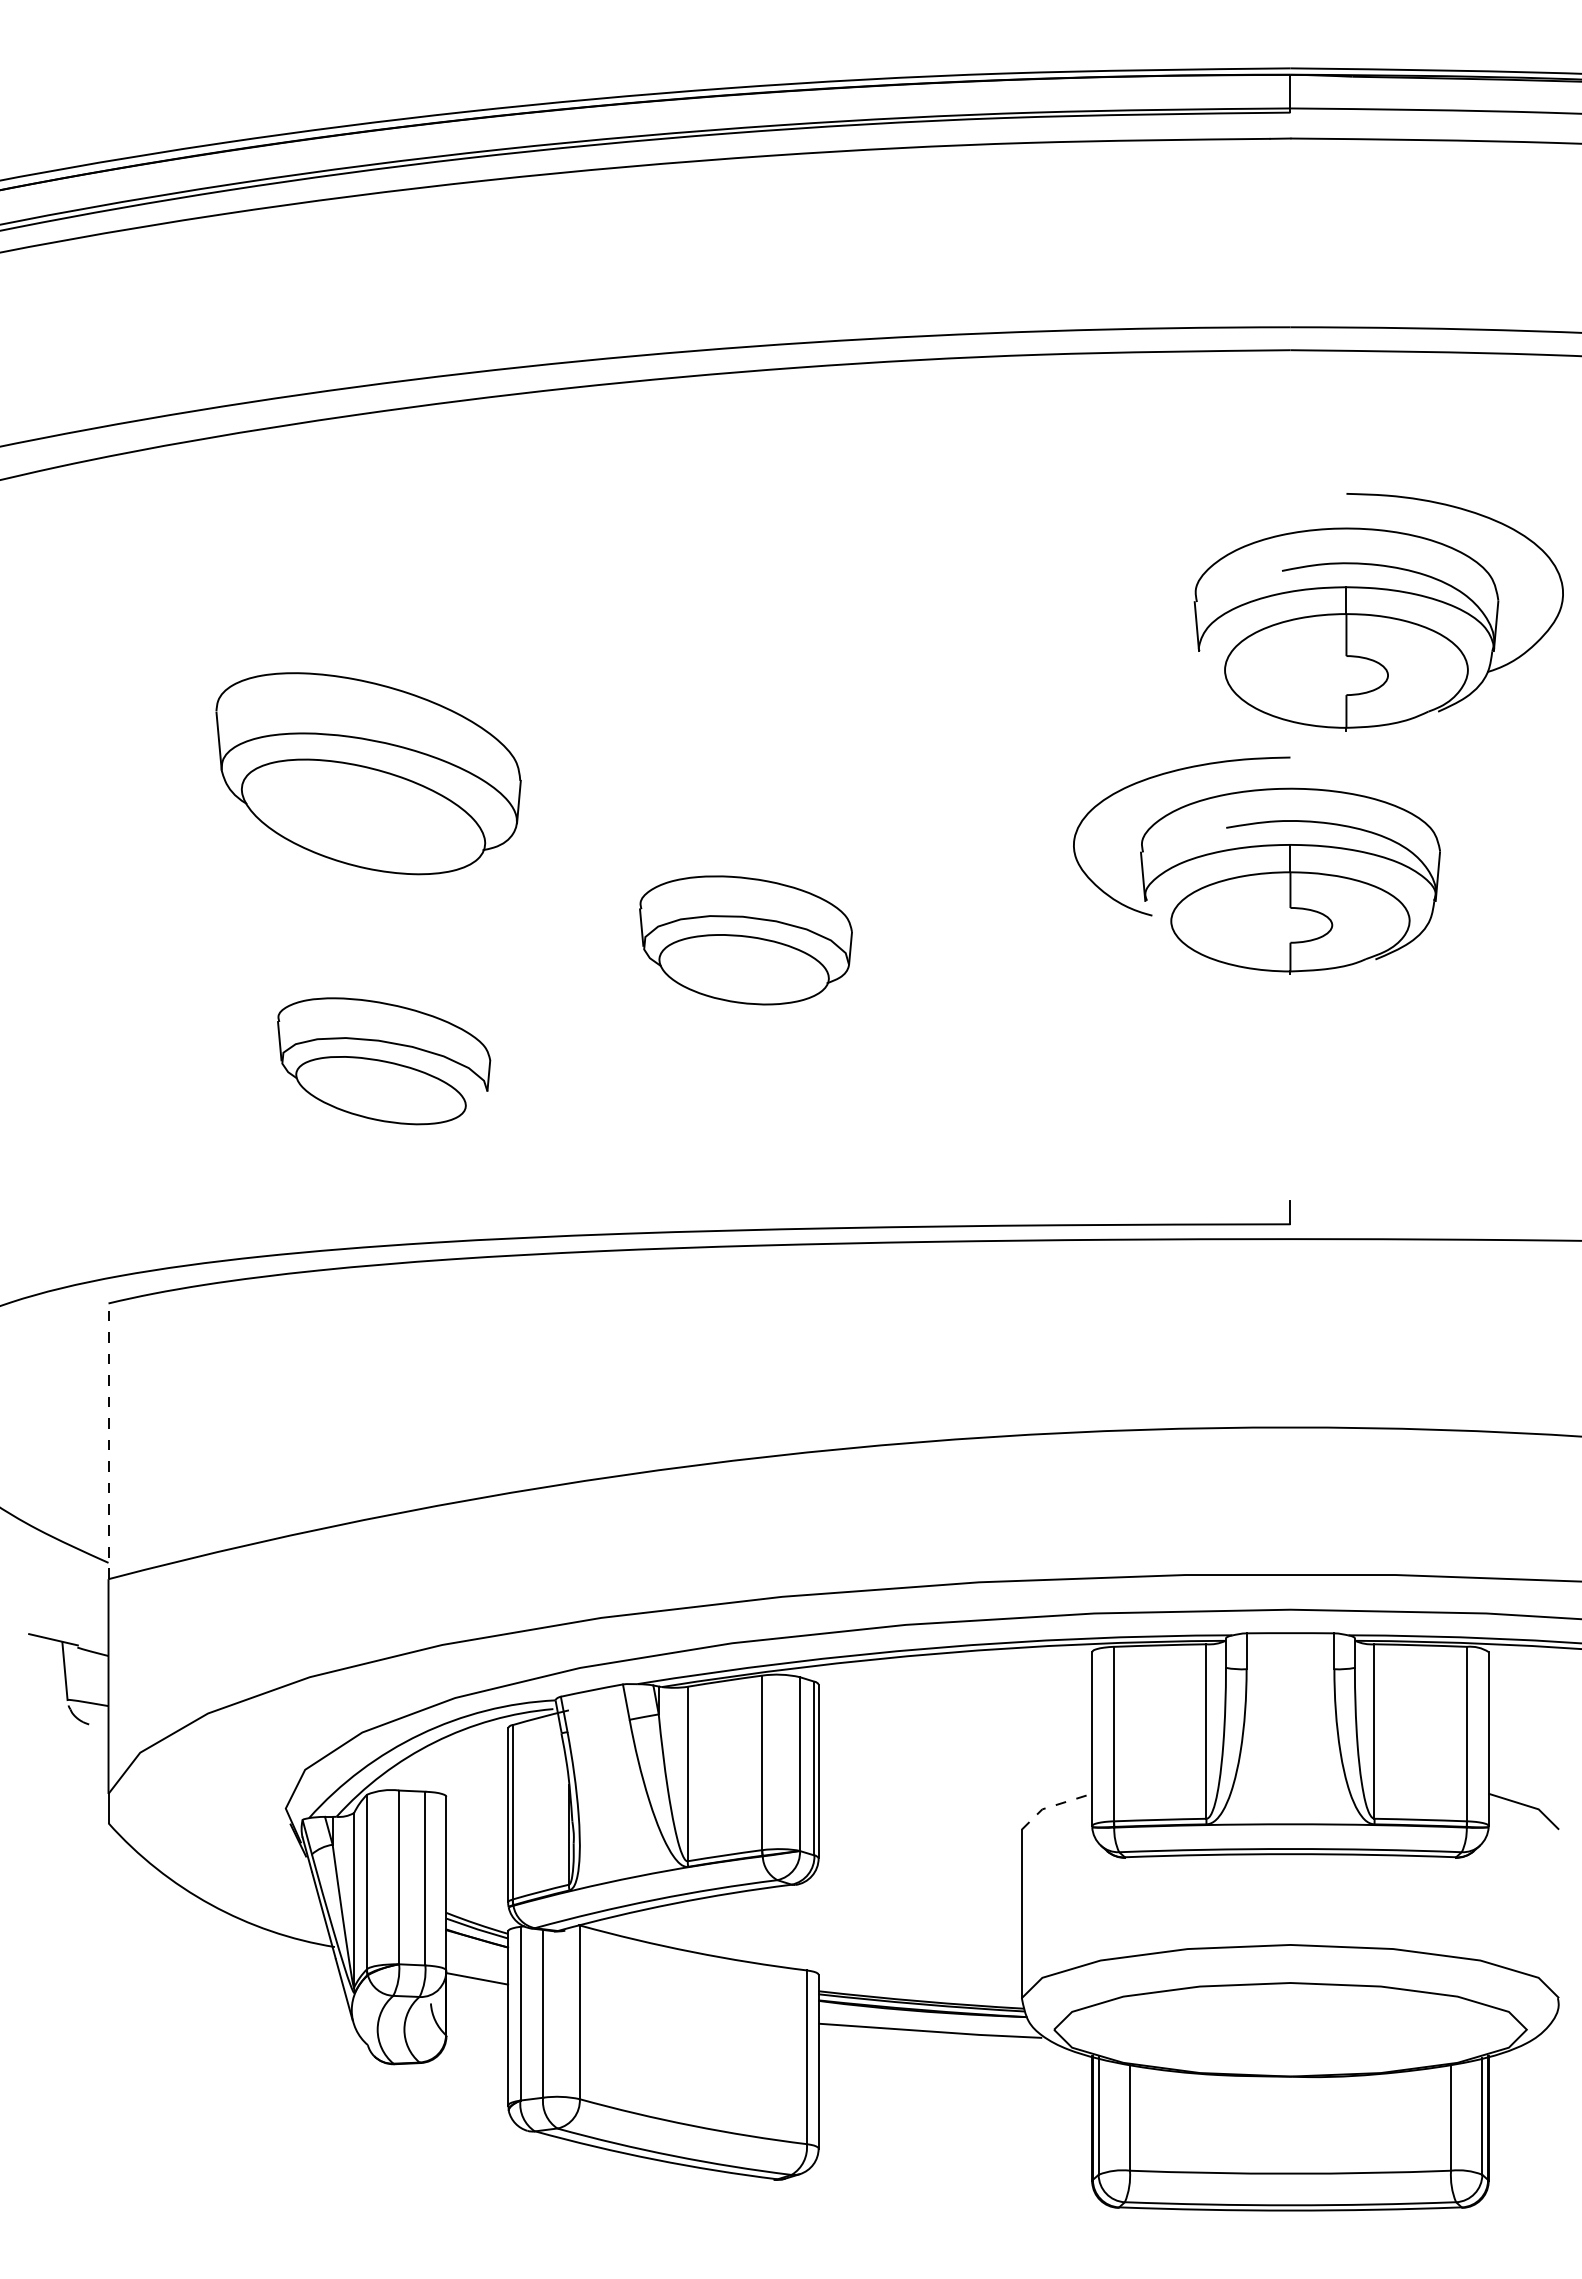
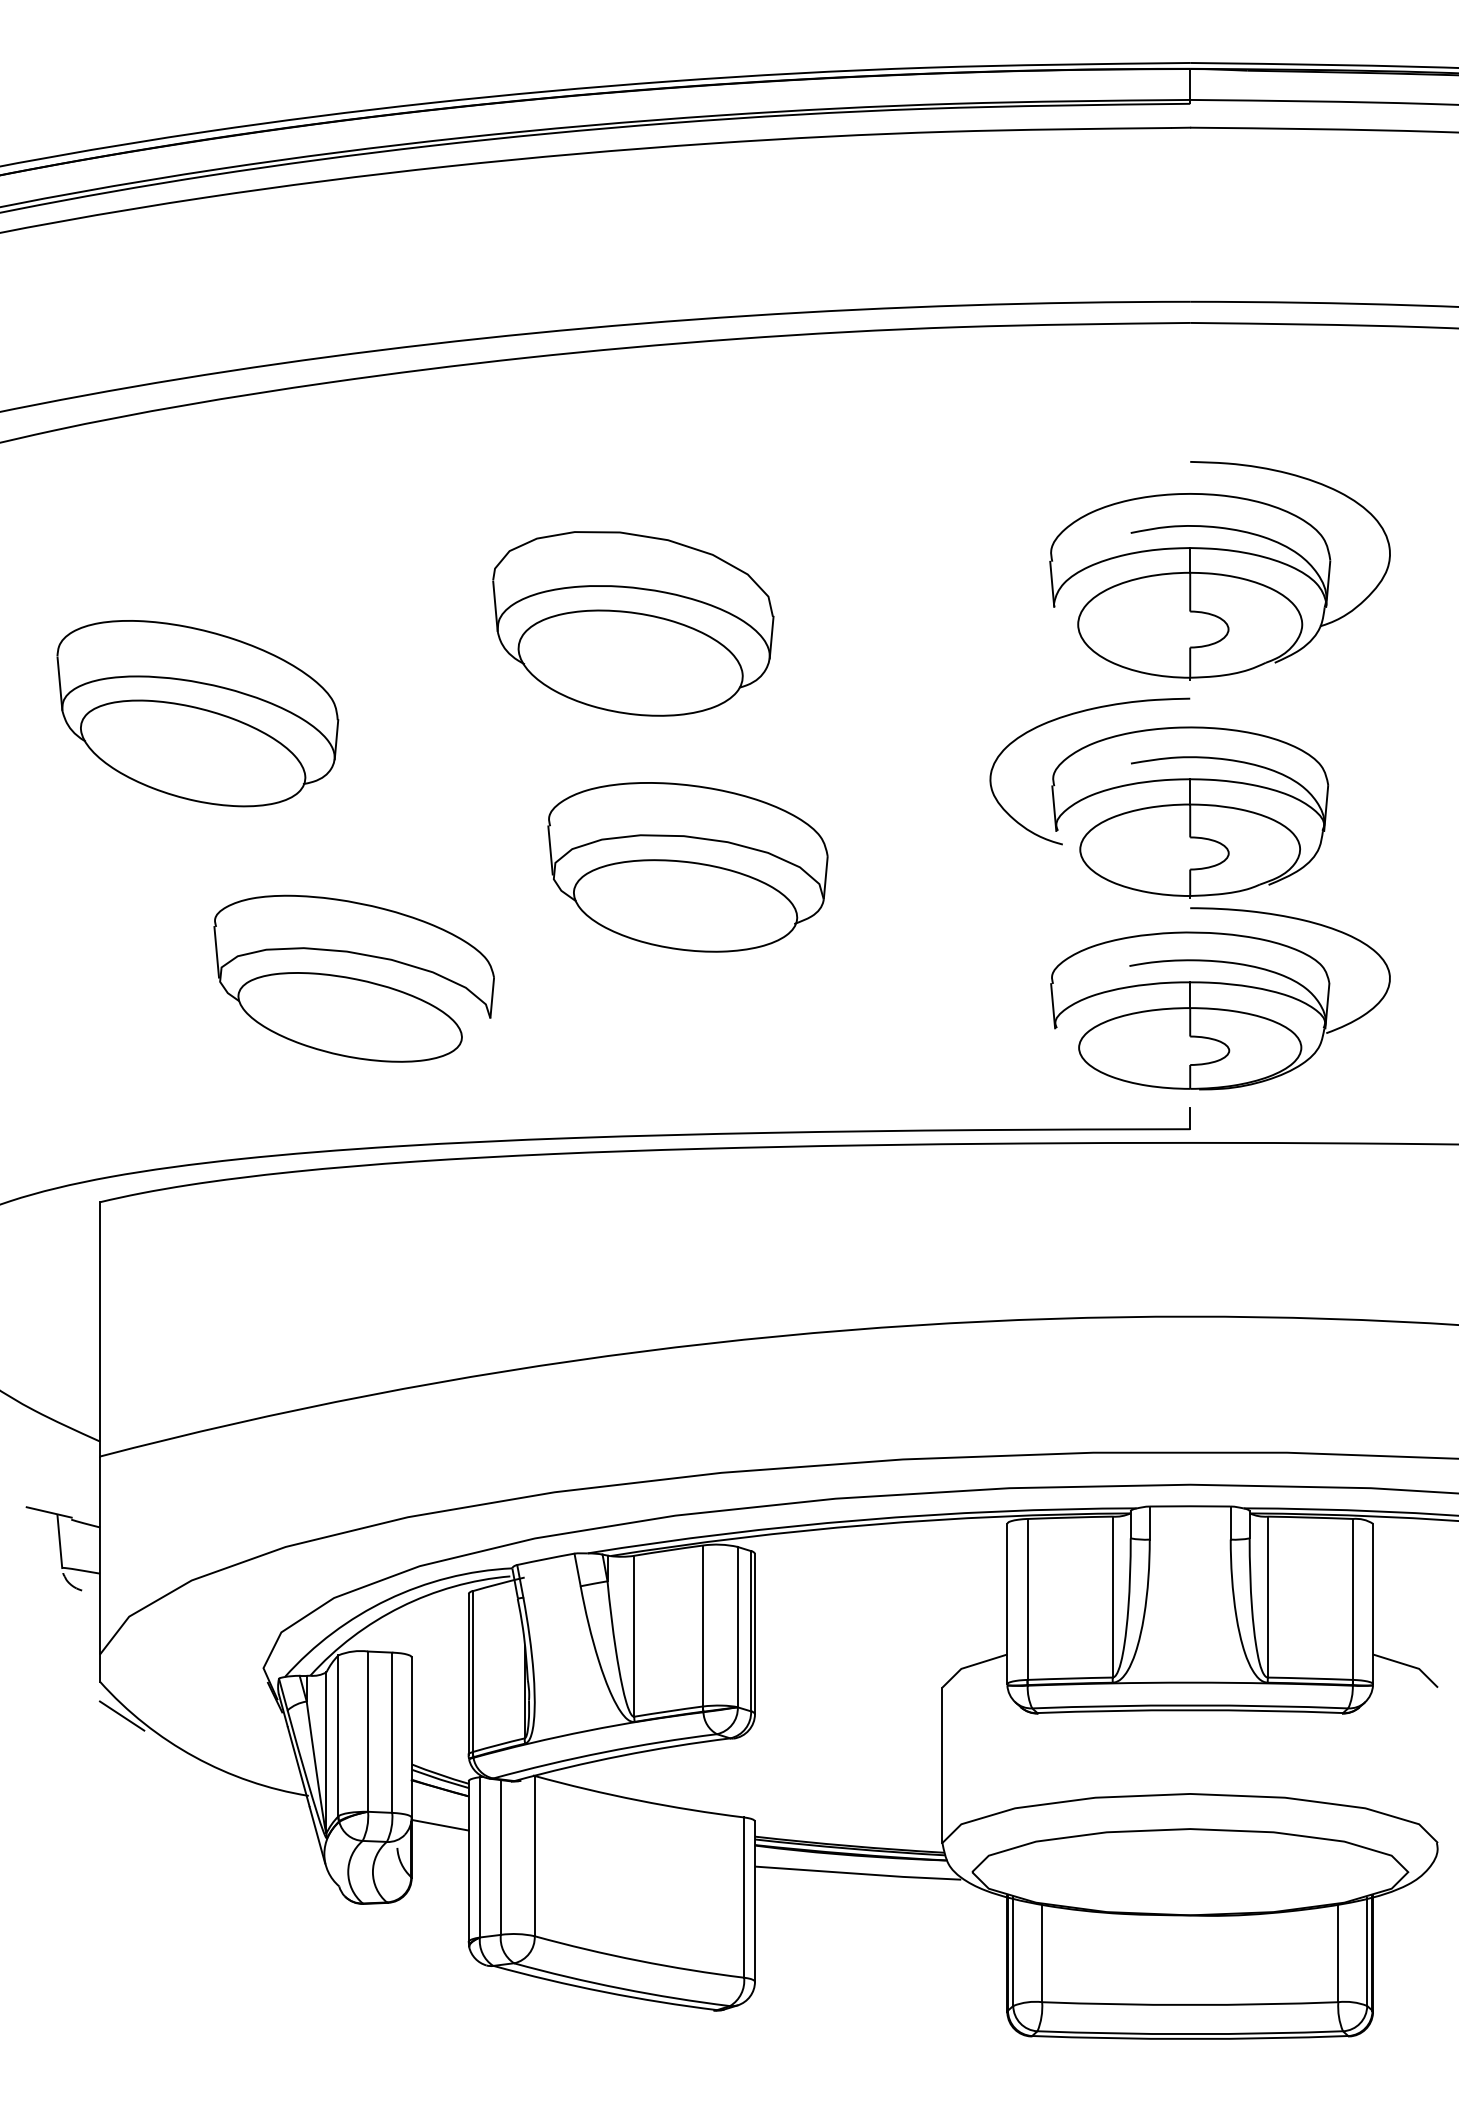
part: (1378, 612) -> (1219, 571), moved
part: (686, 676) -> (633, 623), added
part: (368, 773) -> (197, 713), moved
part: (745, 940) -> (687, 867), size x1.43
part: (383, 1061) -> (353, 979), size x1.43
part: (1322, 1082) -> (1219, 998), added
line: (108, 1441) -> (99, 1329), dashed -> solid
line: (1053, 1805) -> (971, 1665), dashed -> solid
line: (132, 1860) -> (122, 1716), added

